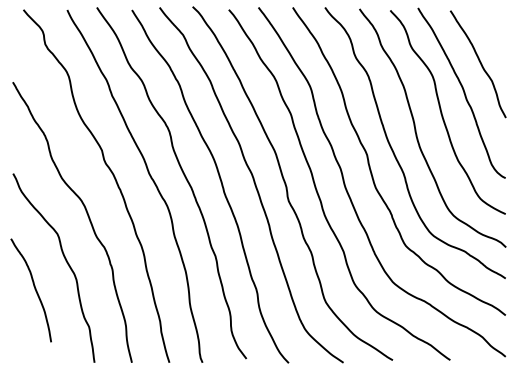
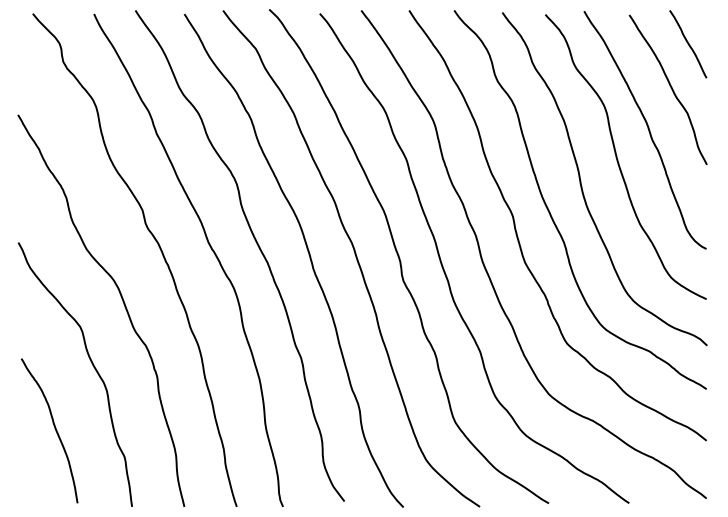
curve: (492, 31) -> (688, 44), added
curve: (34, 288) -> (54, 428), moved

